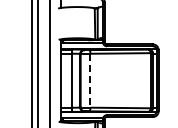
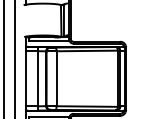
line: (90, 81) -> (56, 79), dashed -> solid

